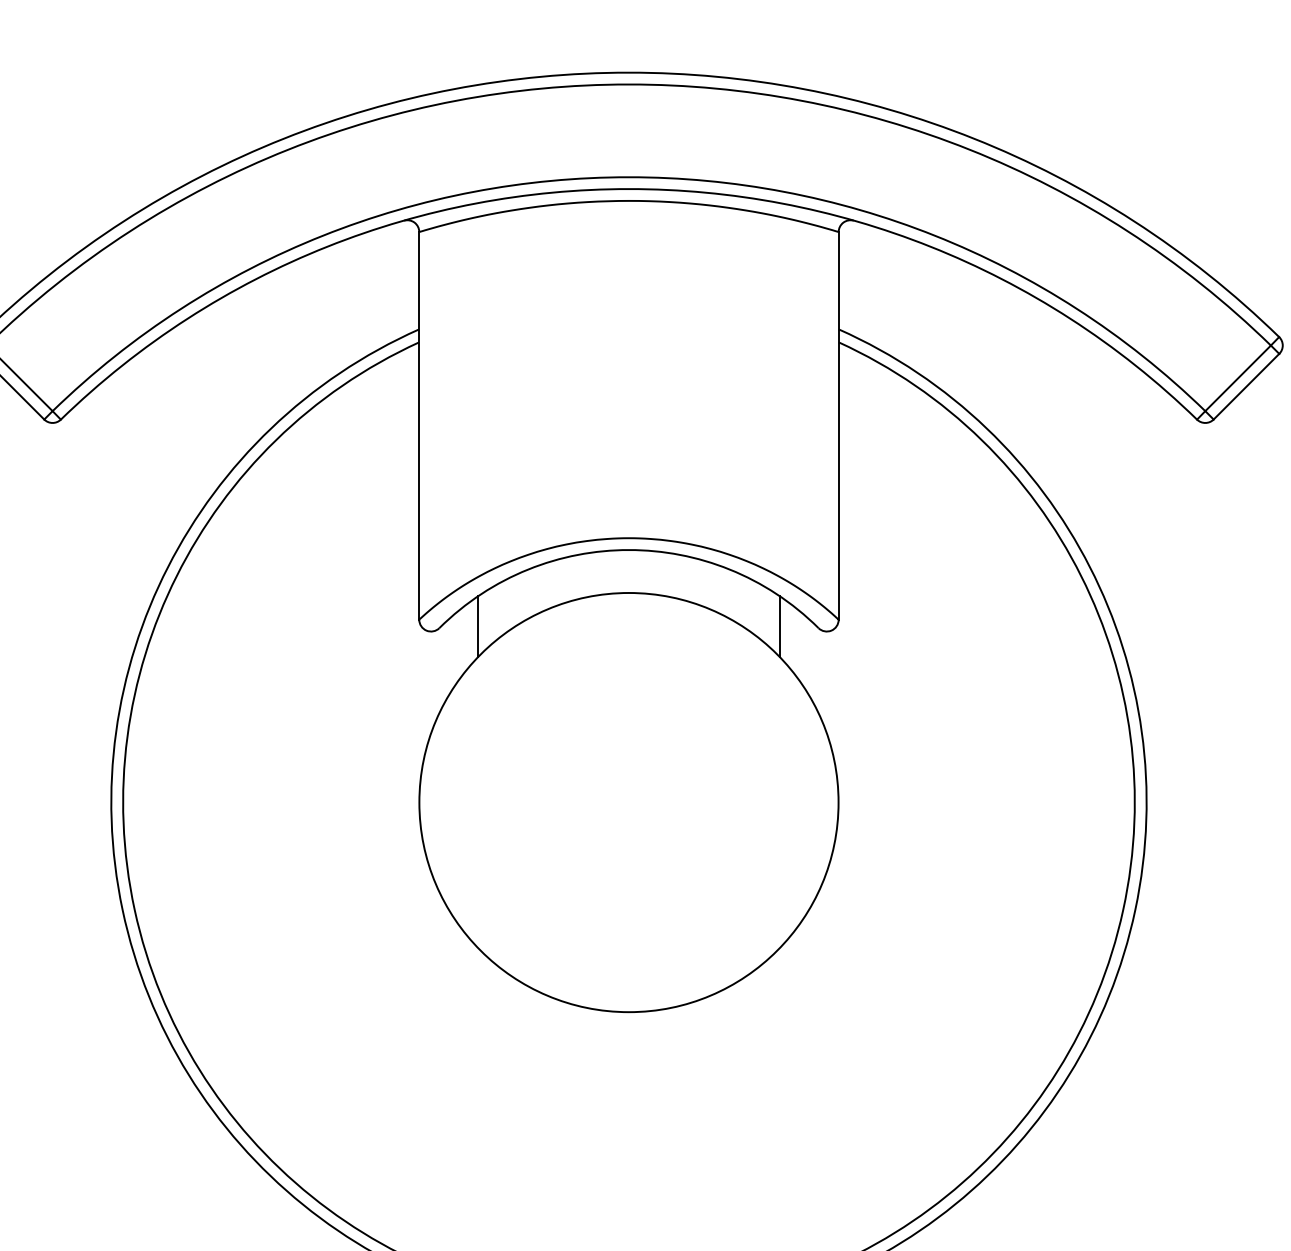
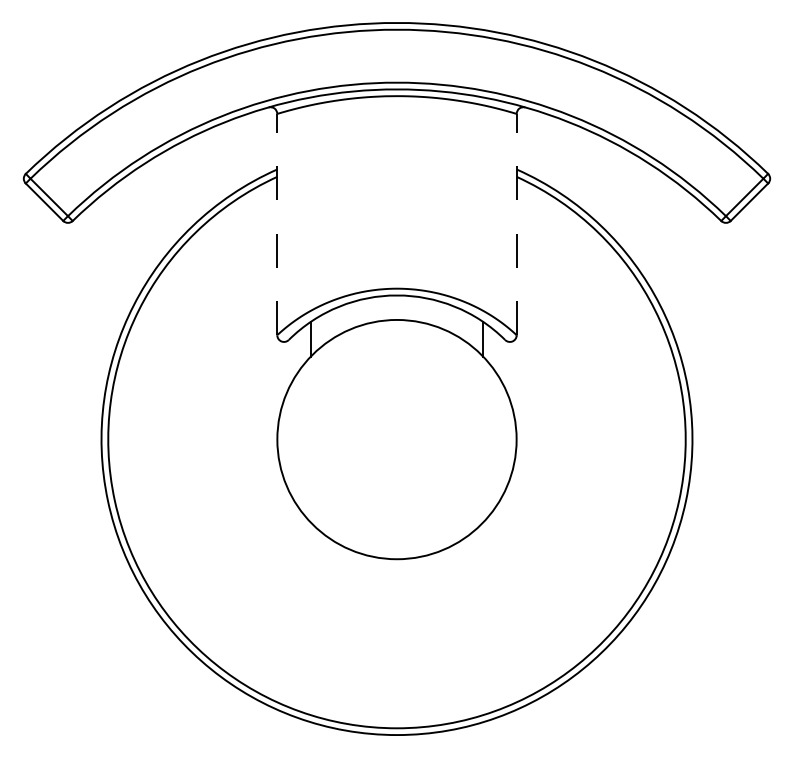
line: (419, 425) -> (277, 224), solid -> dashed
line: (838, 425) -> (516, 224), solid -> dashed

